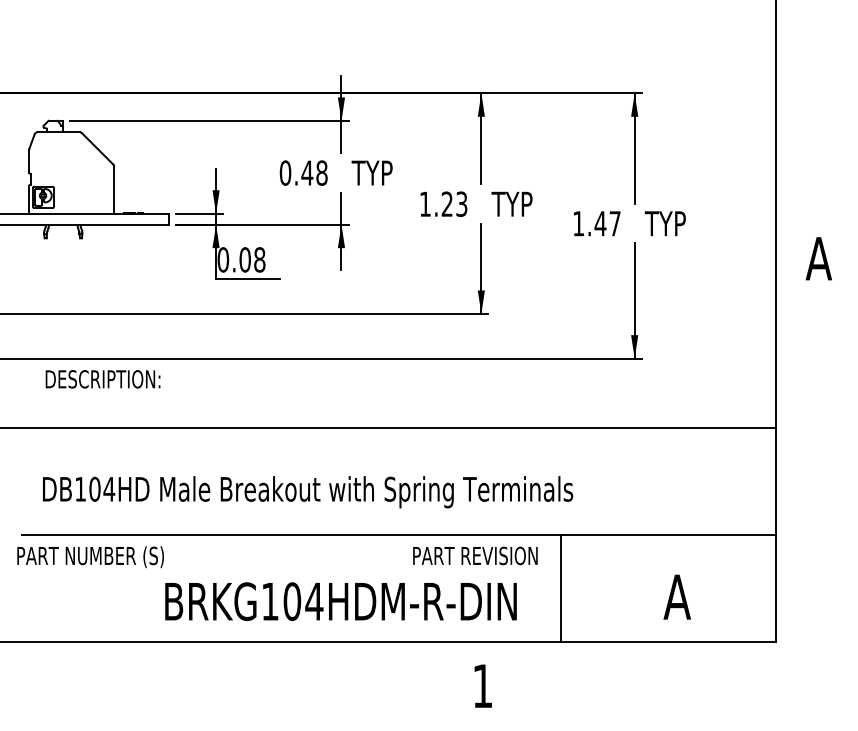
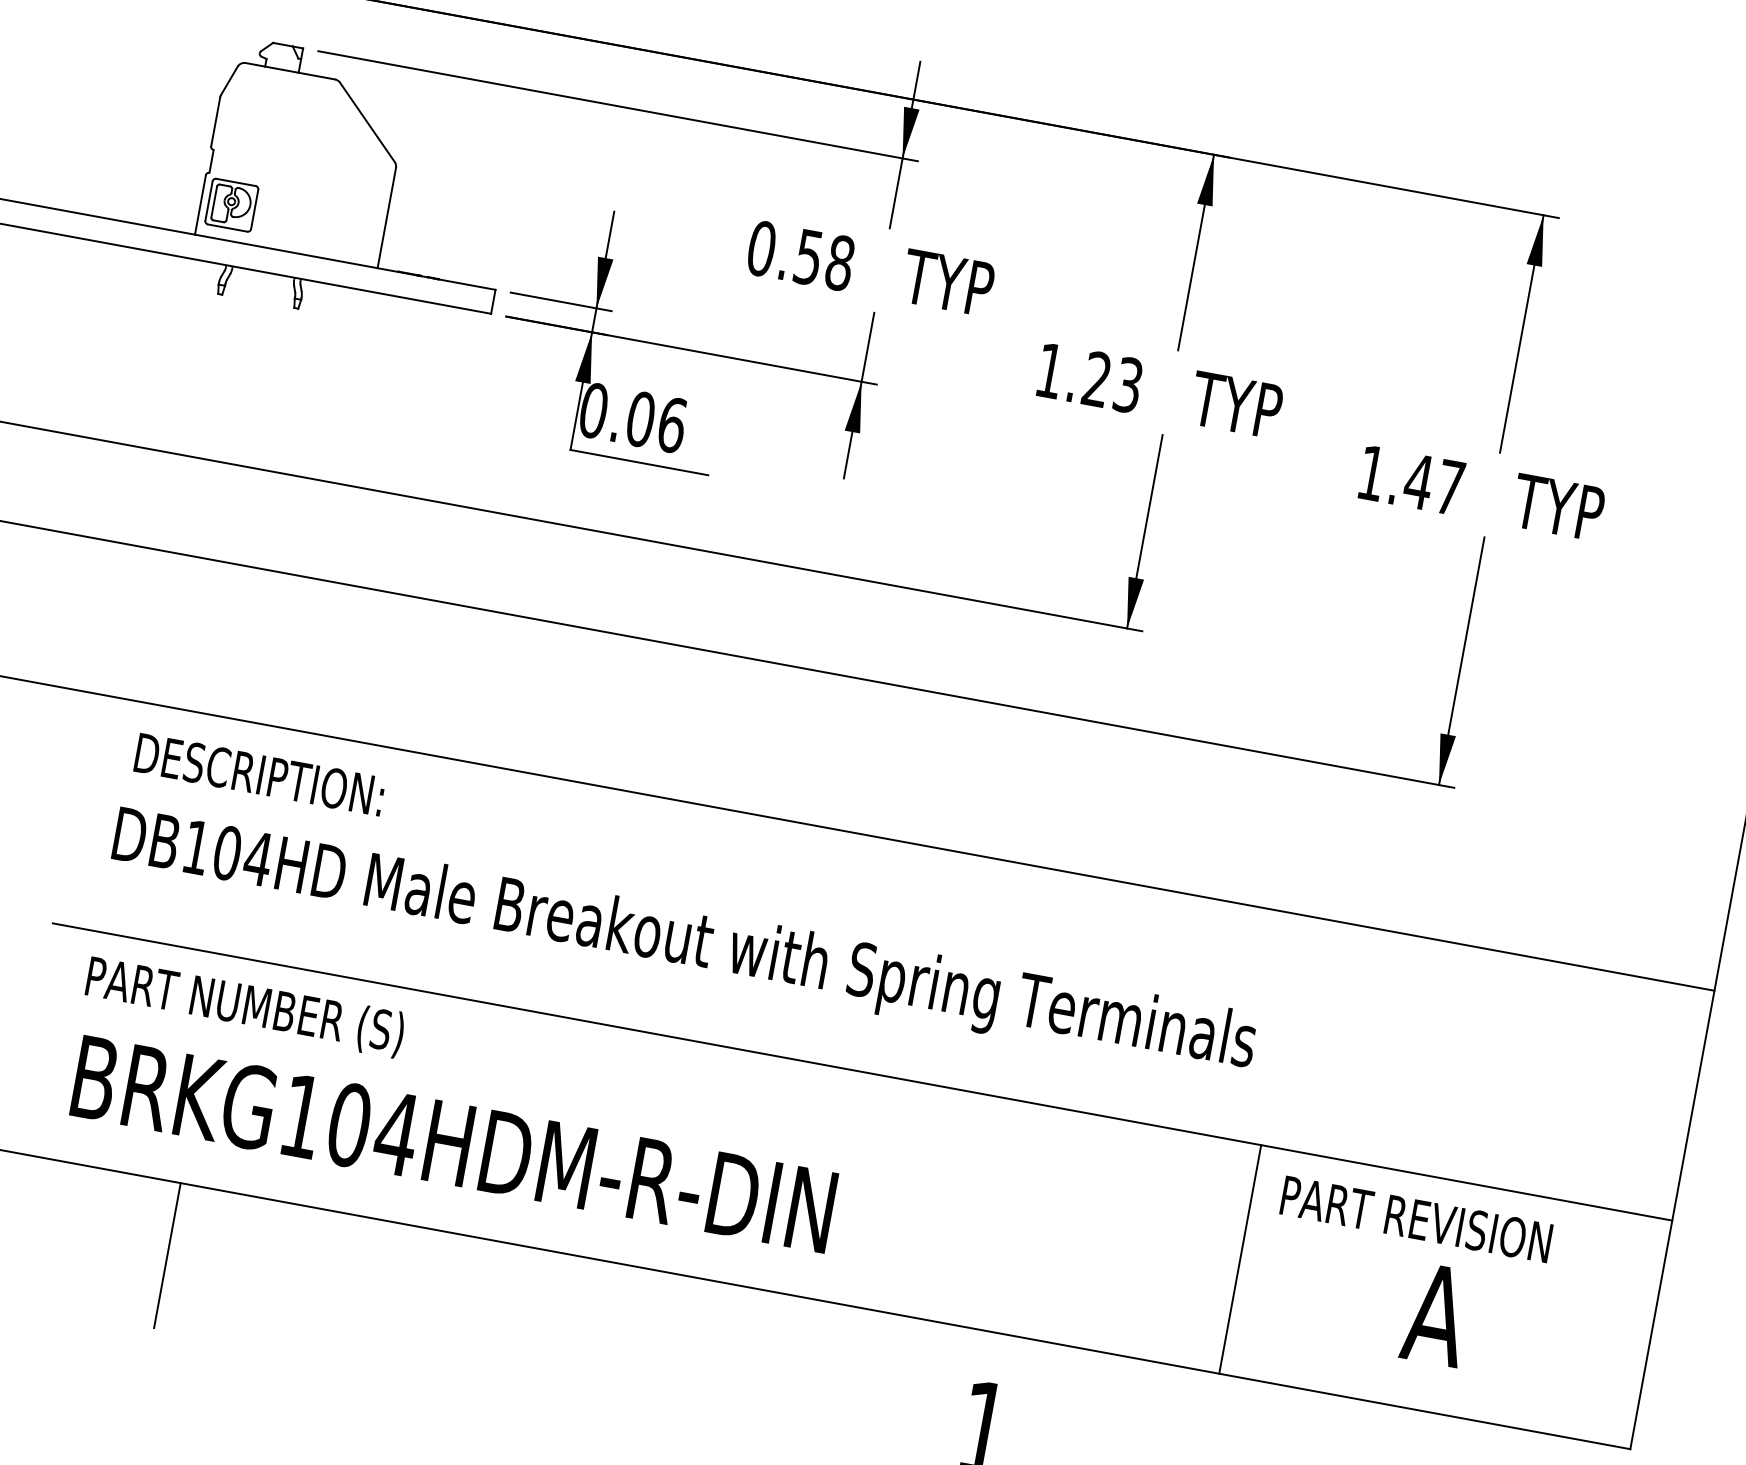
text: (307, 172) -> (809, 256), 0.48 -> 0.58
text: (259, 259) -> (671, 424), 0.08 -> 0.06
text: (102, 379) -> (258, 774), moved
text: (475, 555) -> (1416, 1218), moved
text: (90, 557) -> (244, 1007), moved
line: (561, 588) -> (1240, 1259), moved
text: (340, 601) -> (452, 1143), moved
line: (101, 675) -> (168, 1255), added

